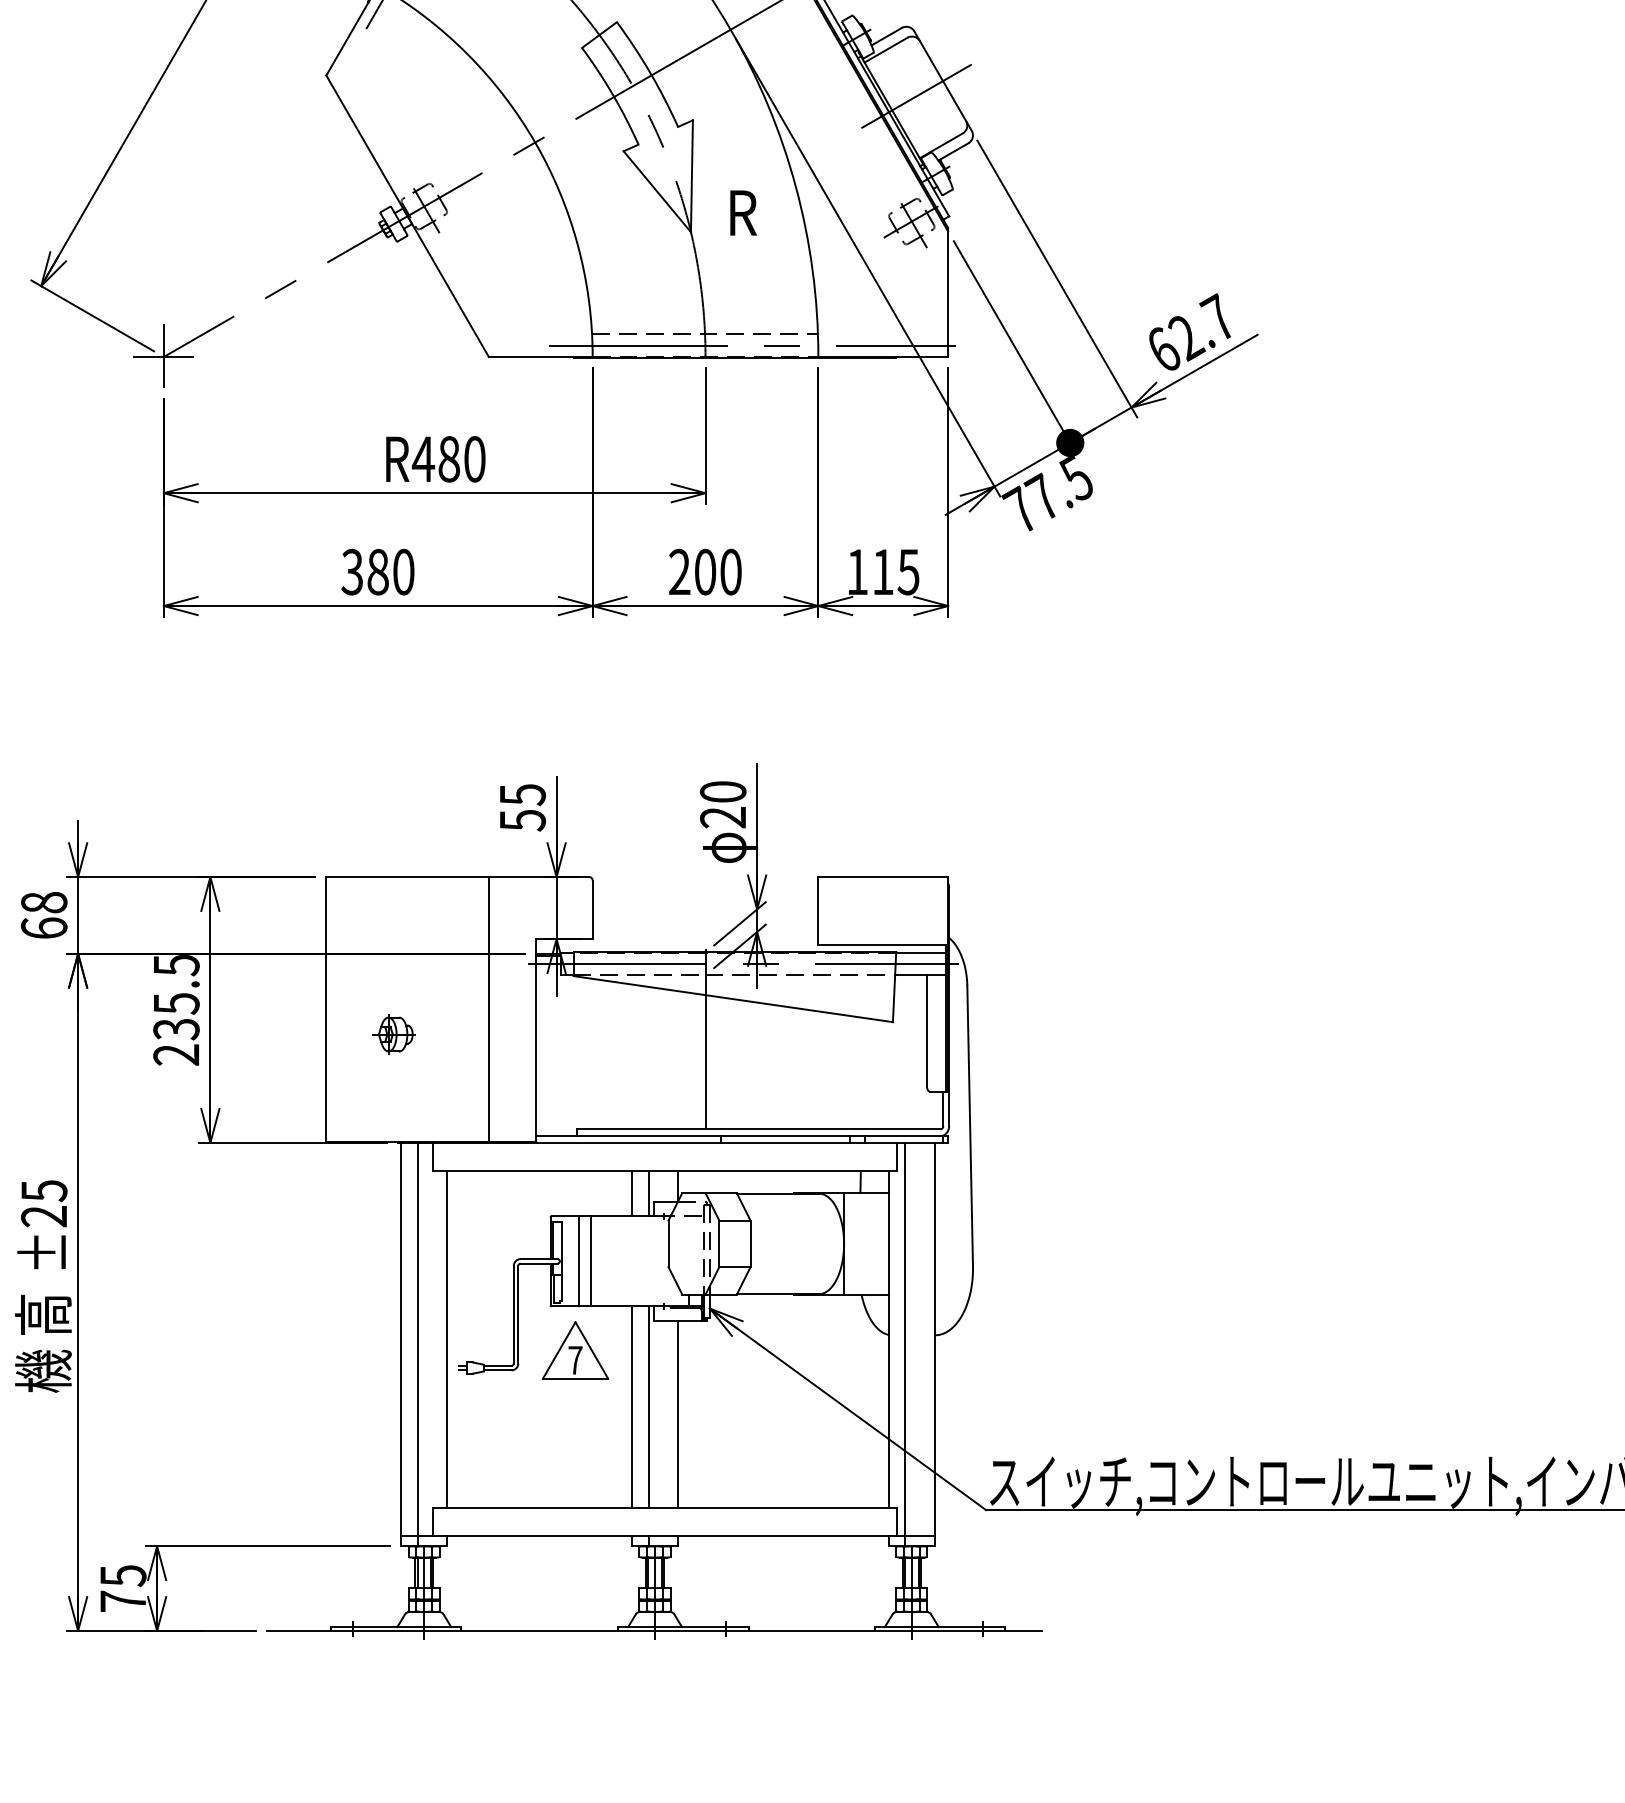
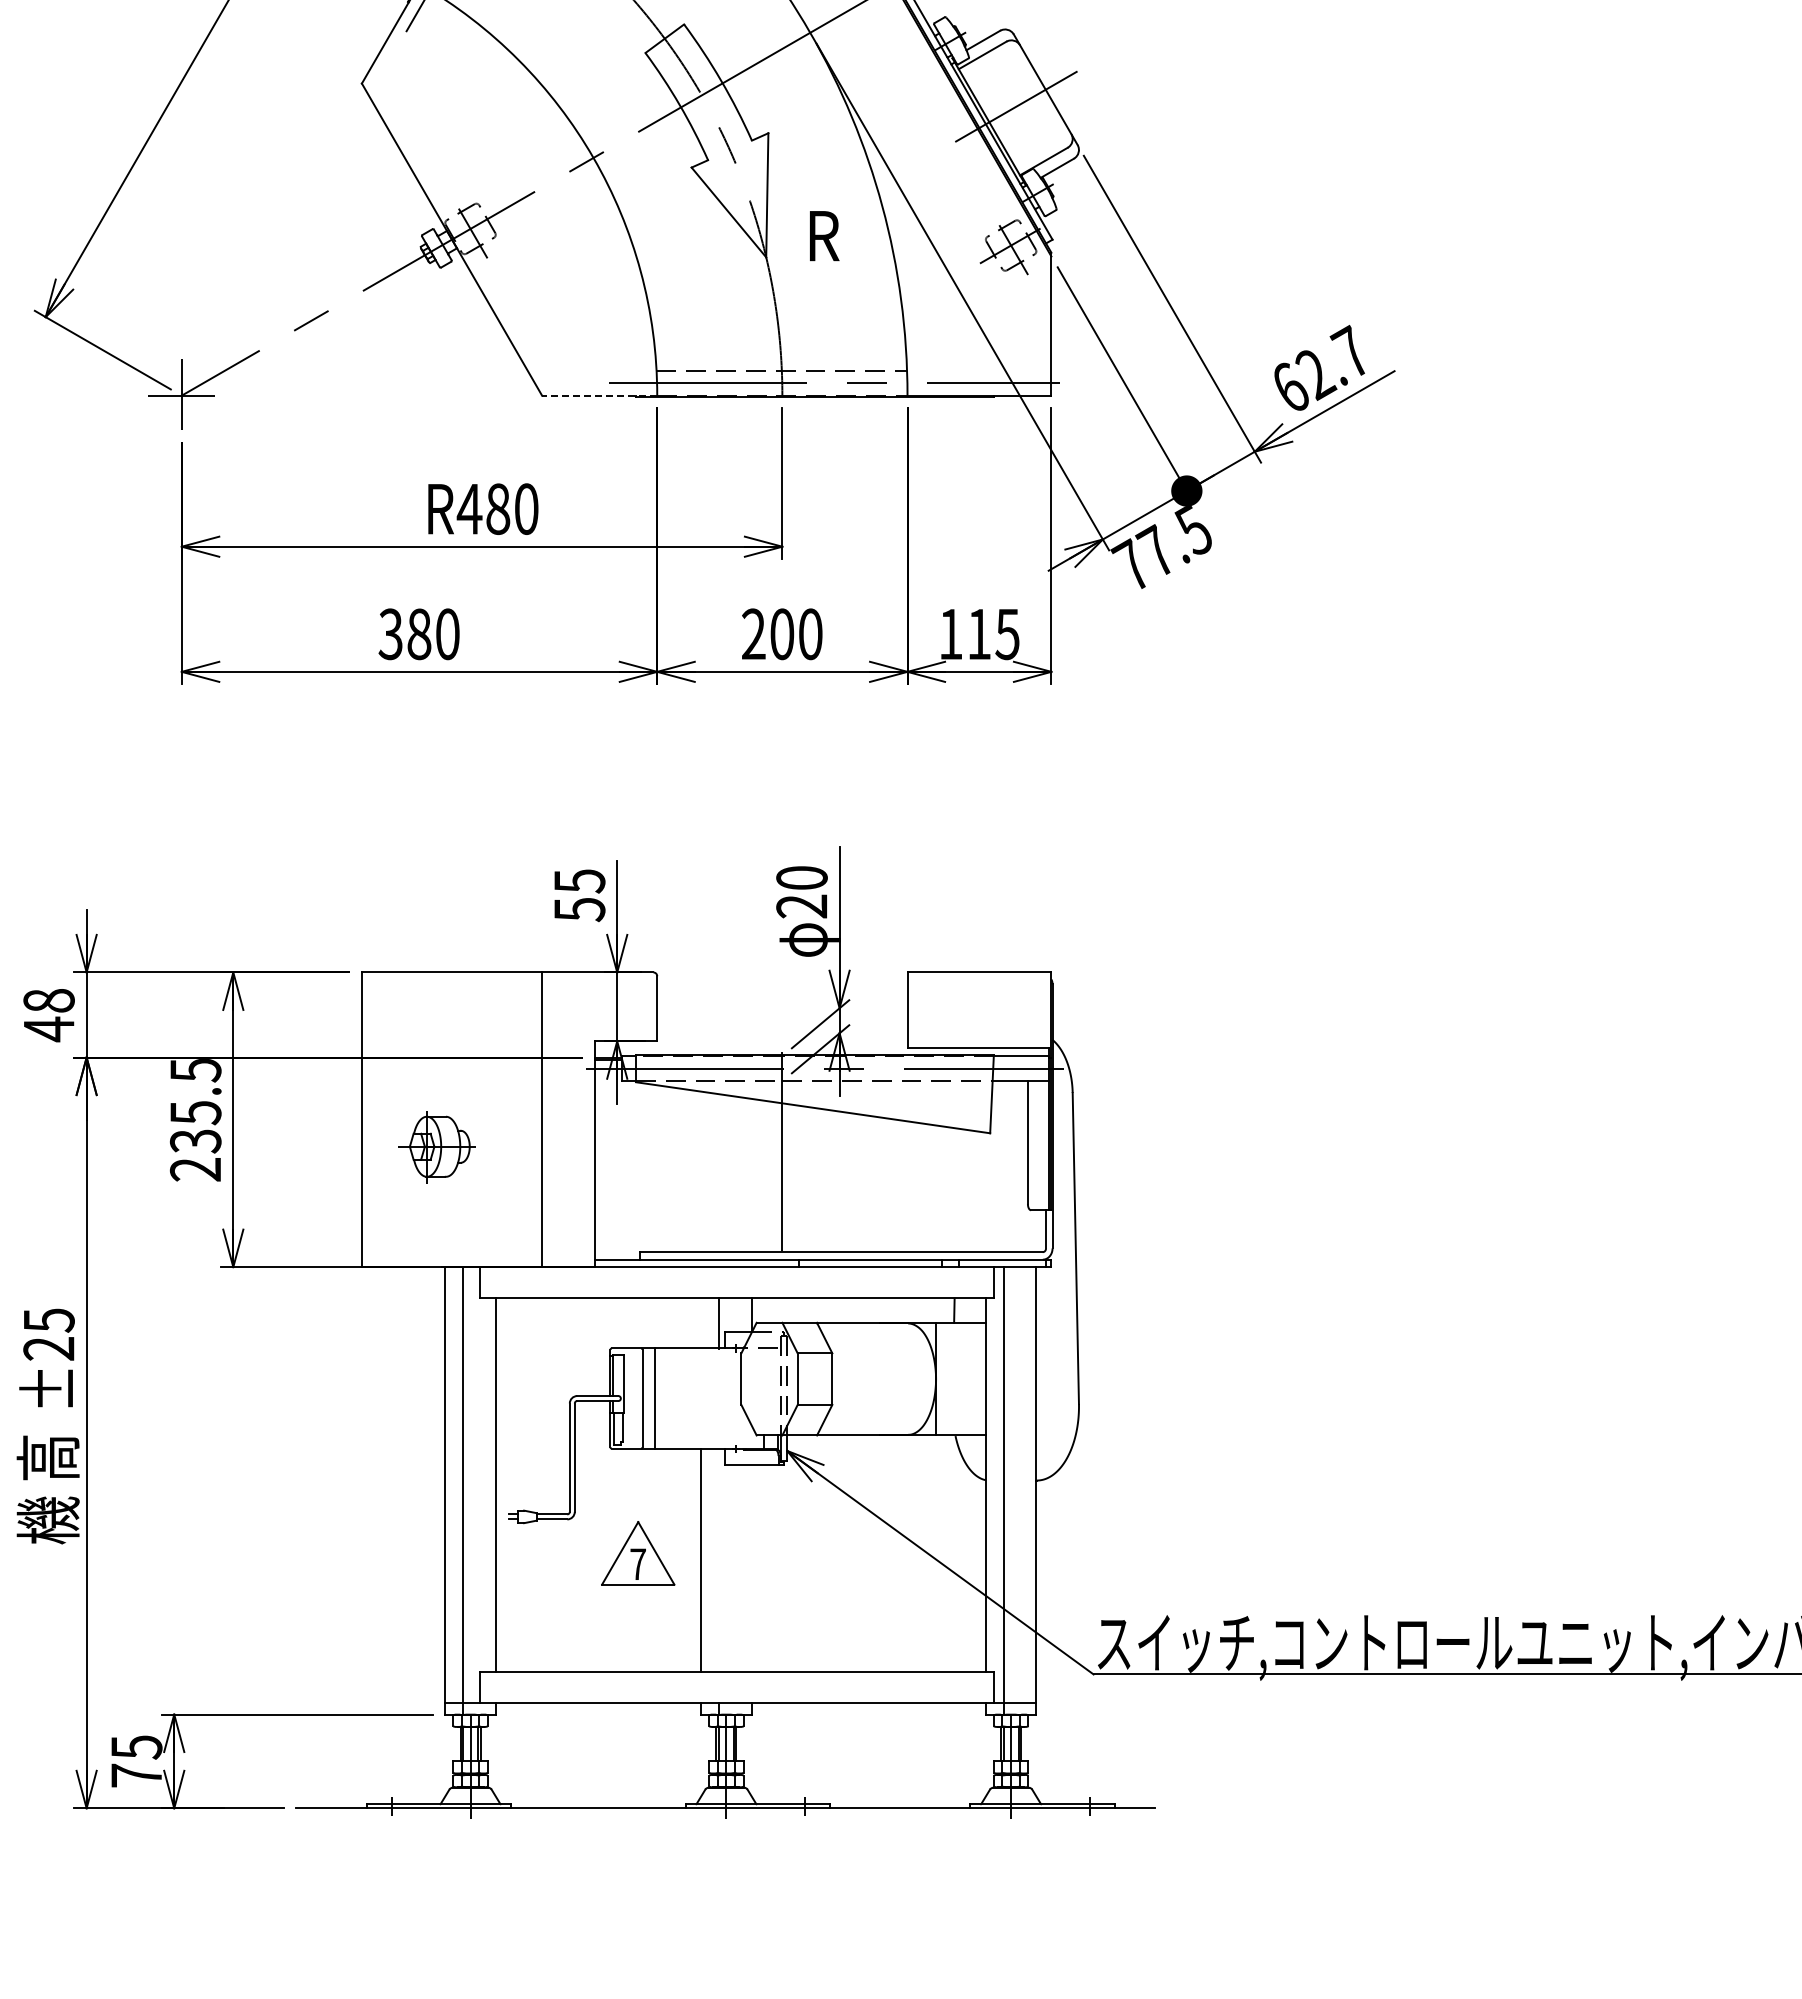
line: (540, 356) -> (599, 395), solid -> dashed
text: (43, 928) -> (48, 1029), 68 -> 48
part: (394, 1034) -> (437, 1147), size x1.6
line: (632, 1193) -> (701, 1323), removed
part: (575, 1350) -> (638, 1553), moved
line: (648, 1406) -> (719, 1559), removed
line: (677, 1413) -> (751, 1567), removed

